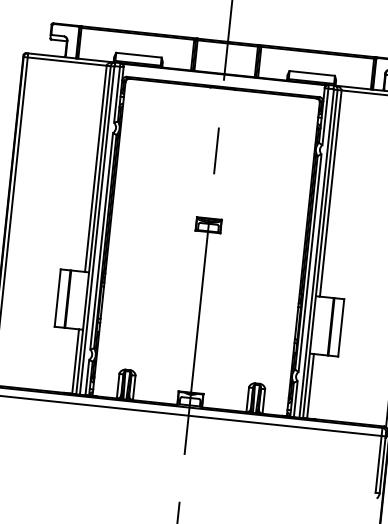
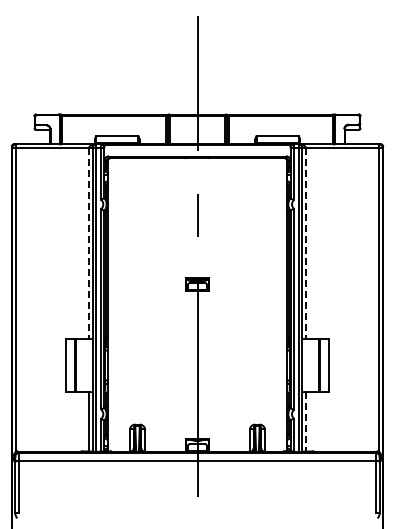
line: (95, 169) -> (88, 244), solid -> dashed
line: (331, 194) -> (306, 244), solid -> dashed
line: (310, 385) -> (306, 421), solid -> dashed

